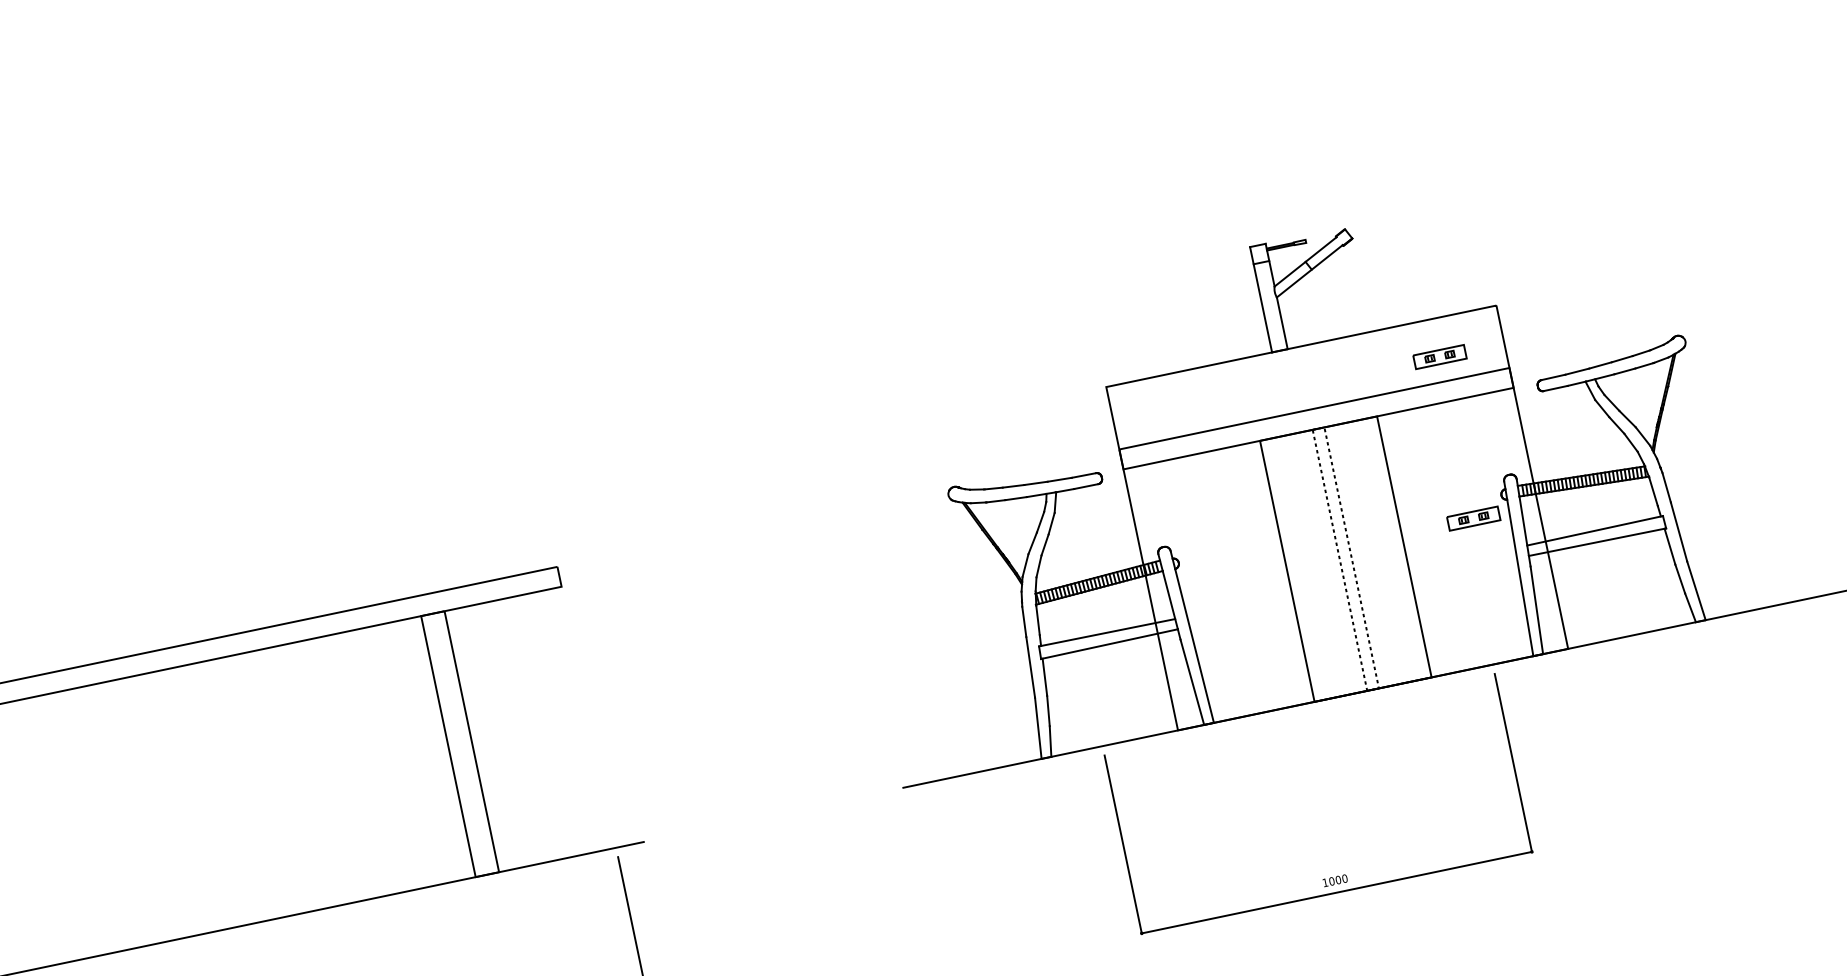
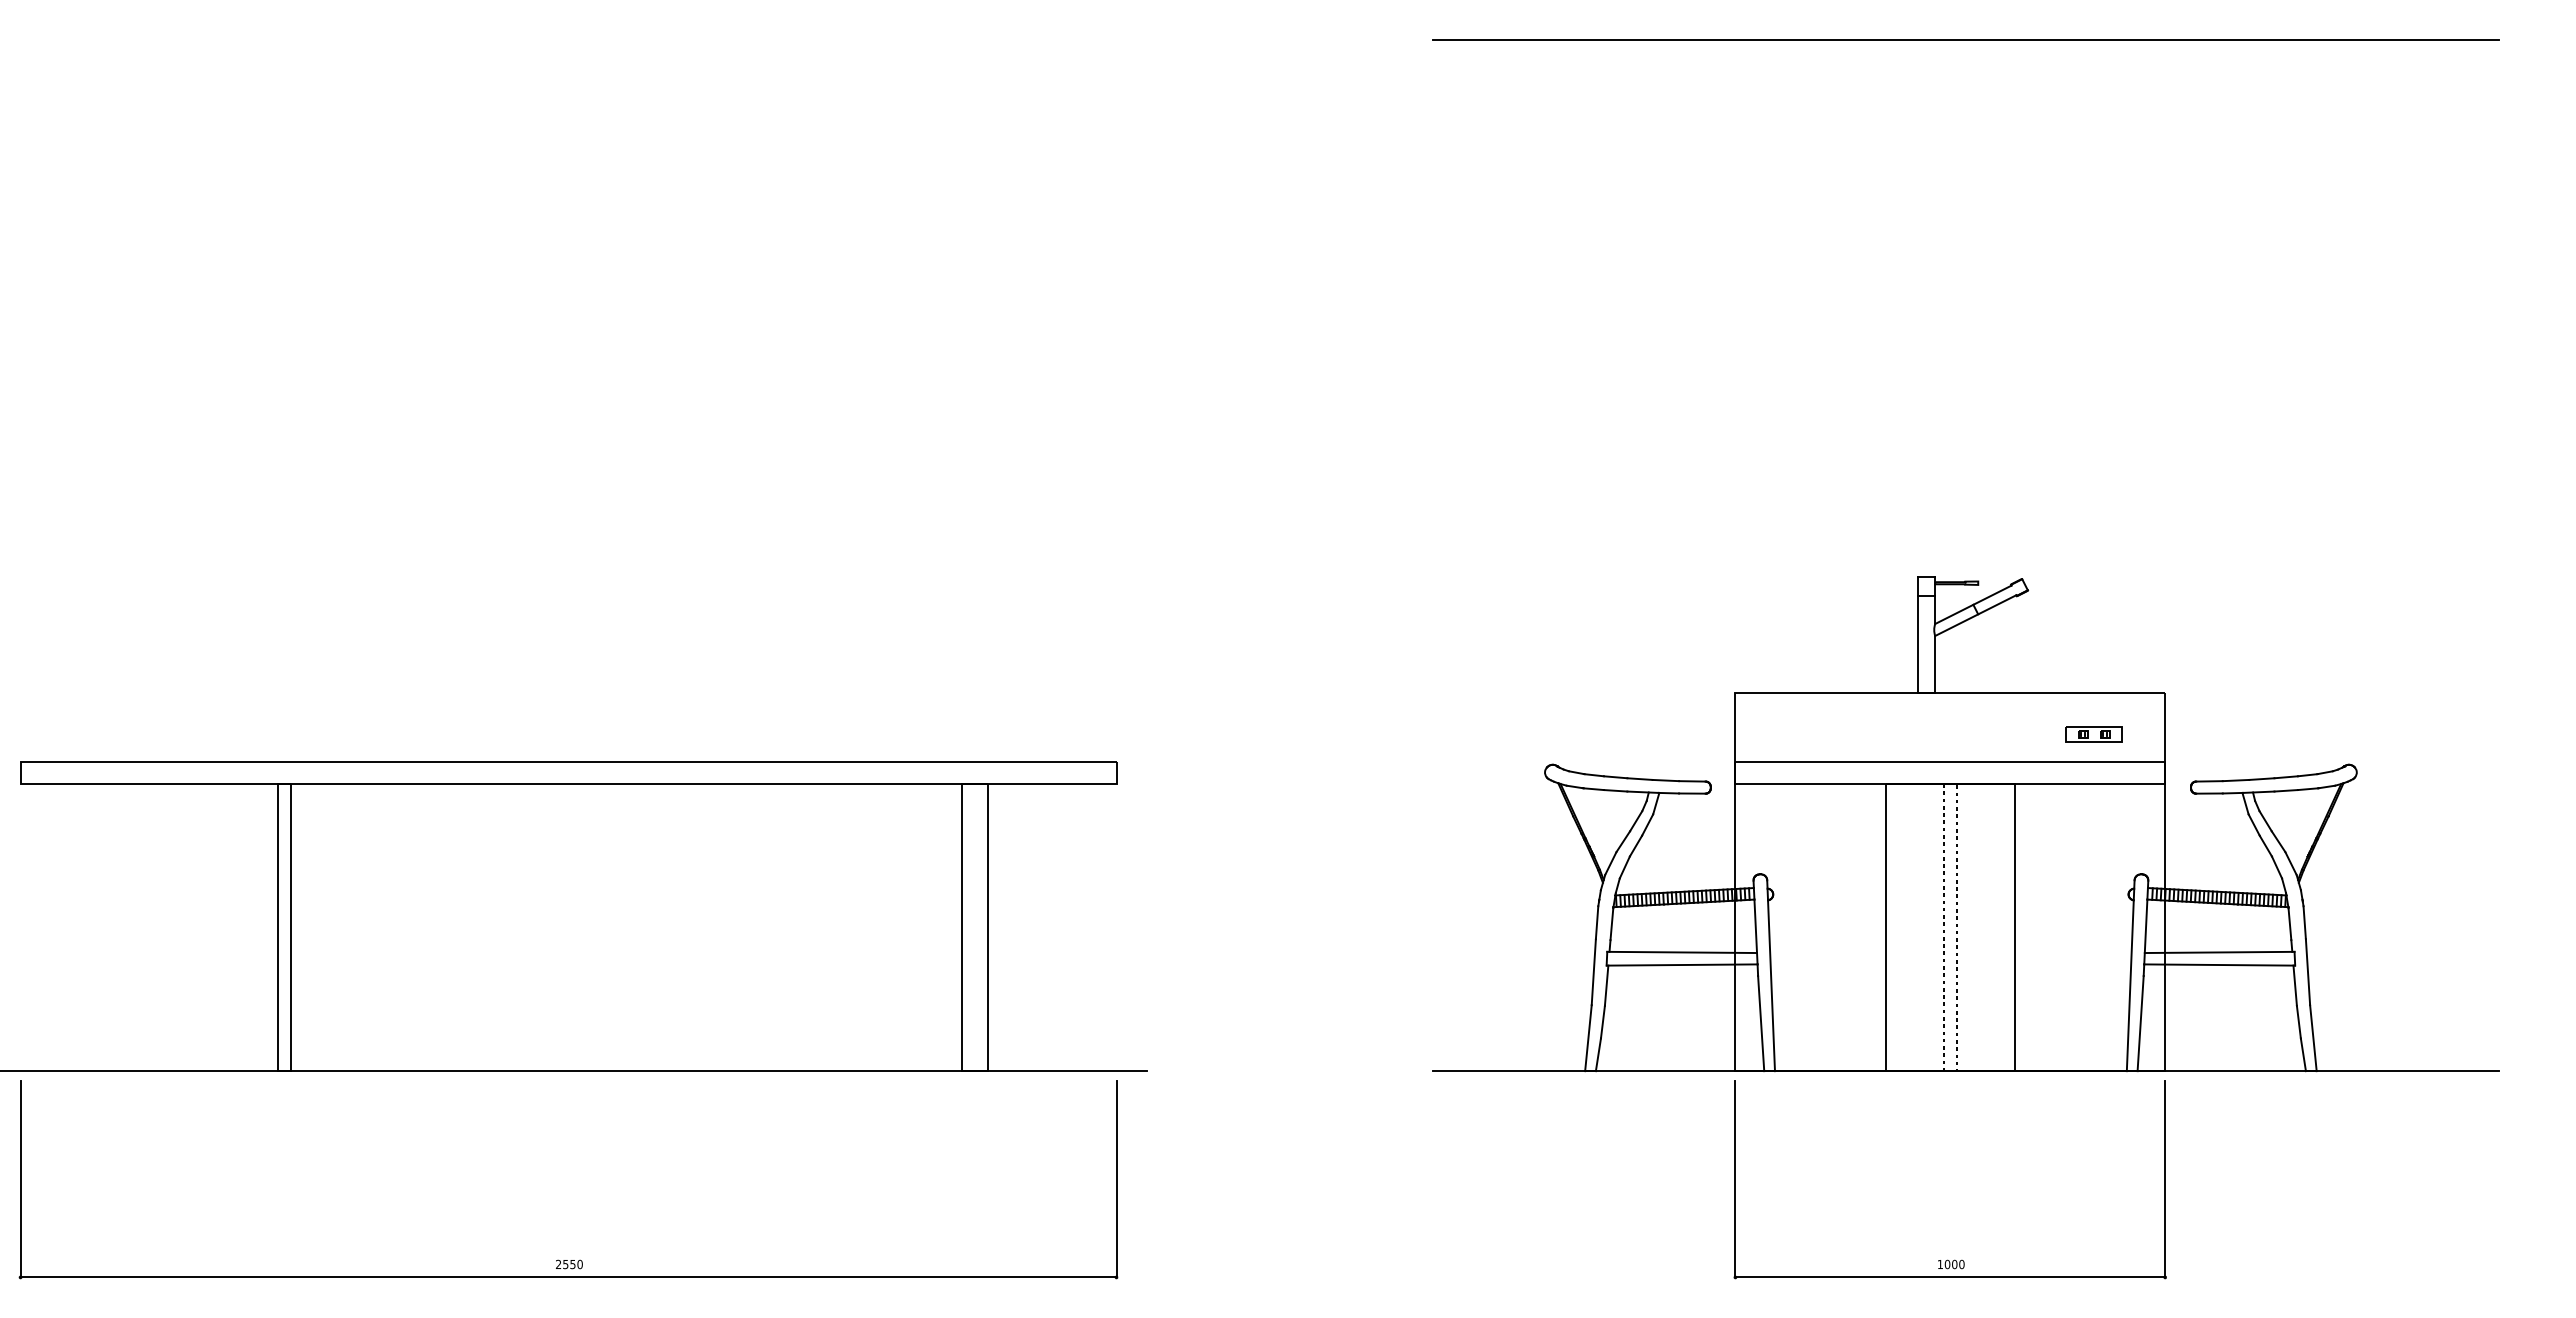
part: (1472, 518) -> (2093, 912), removed
part: (1330, 876) -> (1947, 1259), moved

